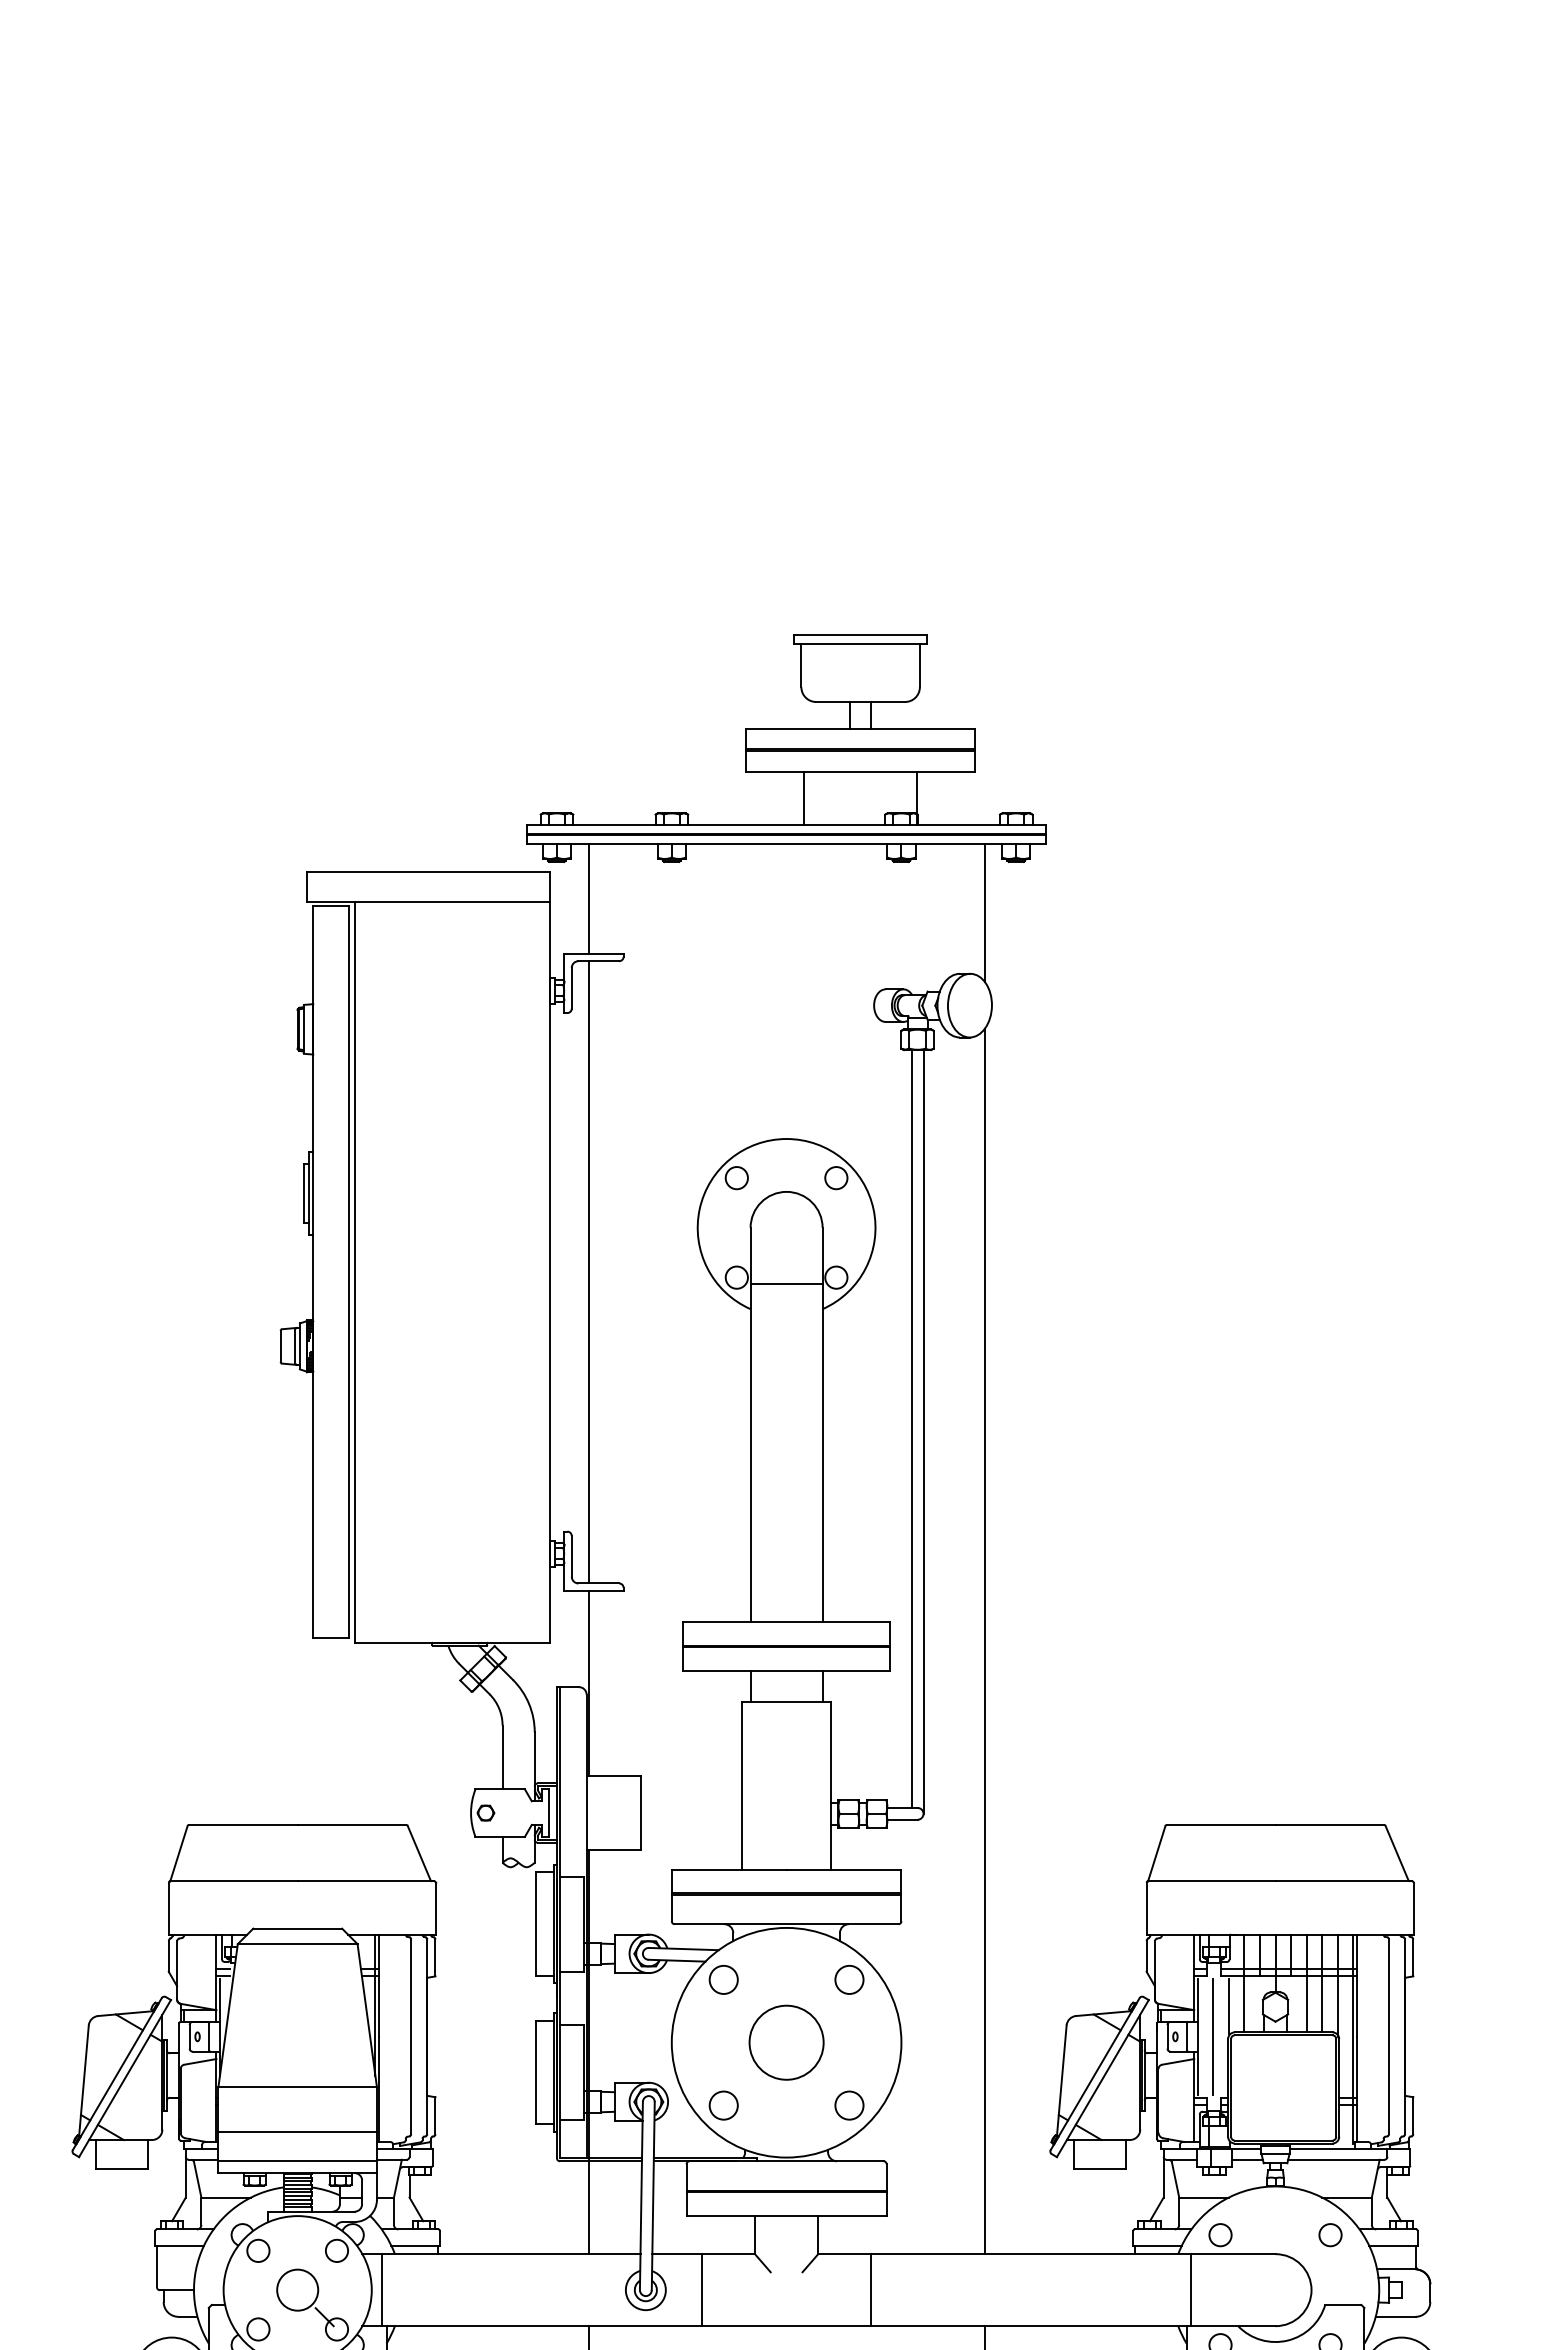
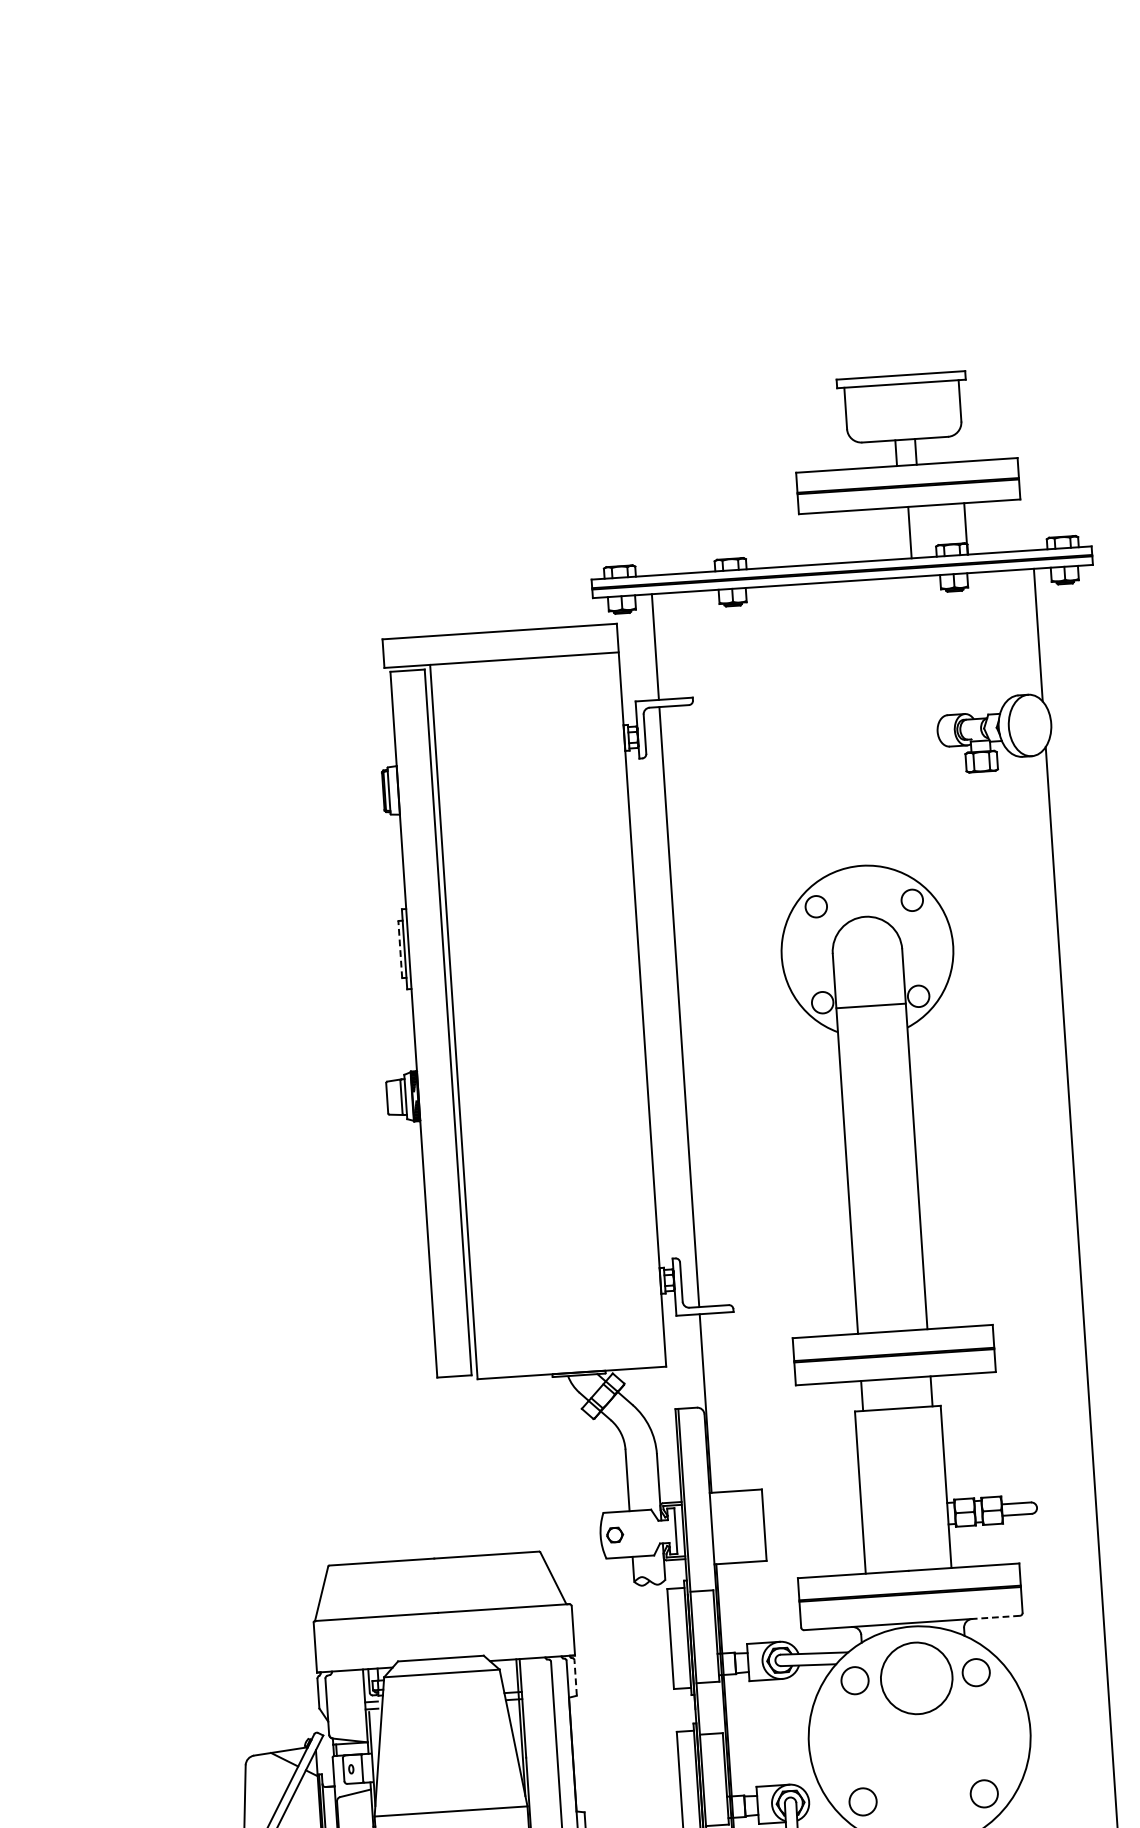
line: (804, 797) -> (910, 531), moved
line: (304, 1193) -> (400, 949), solid -> dashed
line: (911, 1428) -> (1000, 1136), removed
line: (923, 1431) -> (1012, 1139), removed
line: (873, 1924) -> (995, 1617), solid -> dashed
line: (435, 1957) -> (575, 1677), solid -> dashed
circle: (786, 2042) -> (916, 1678), moved

